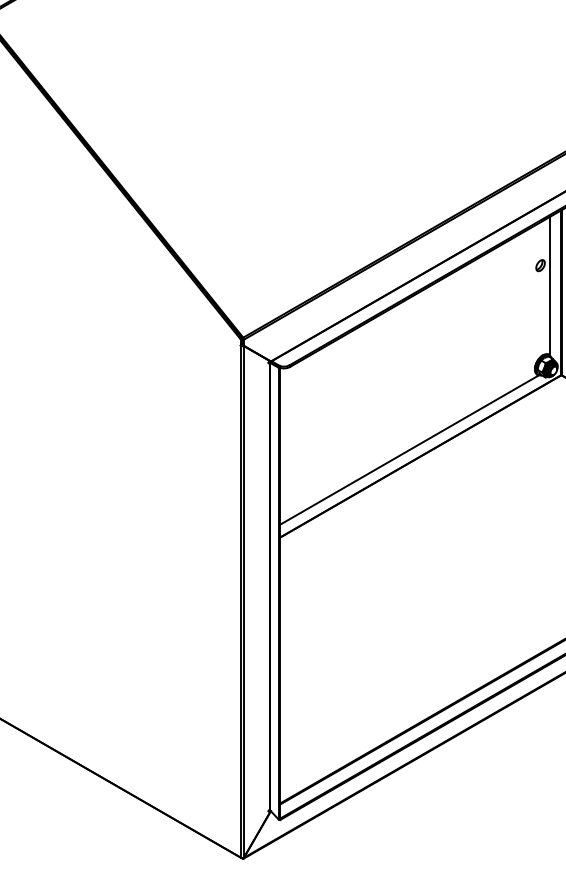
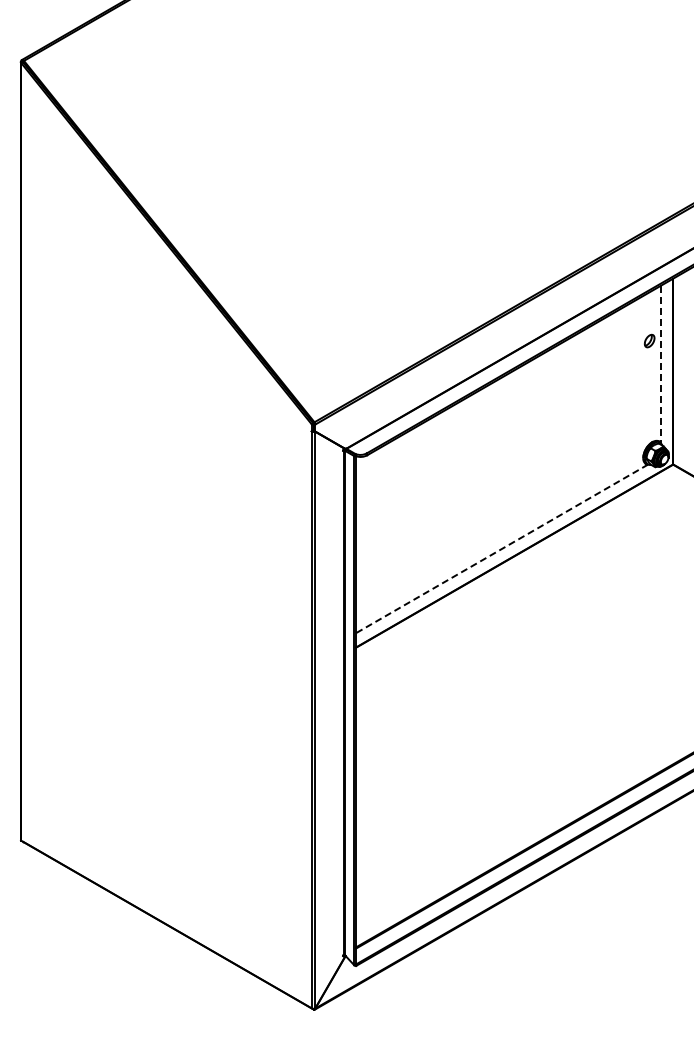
line: (550, 286) -> (660, 364), solid -> dashed
line: (410, 449) -> (502, 548), solid -> dashed

